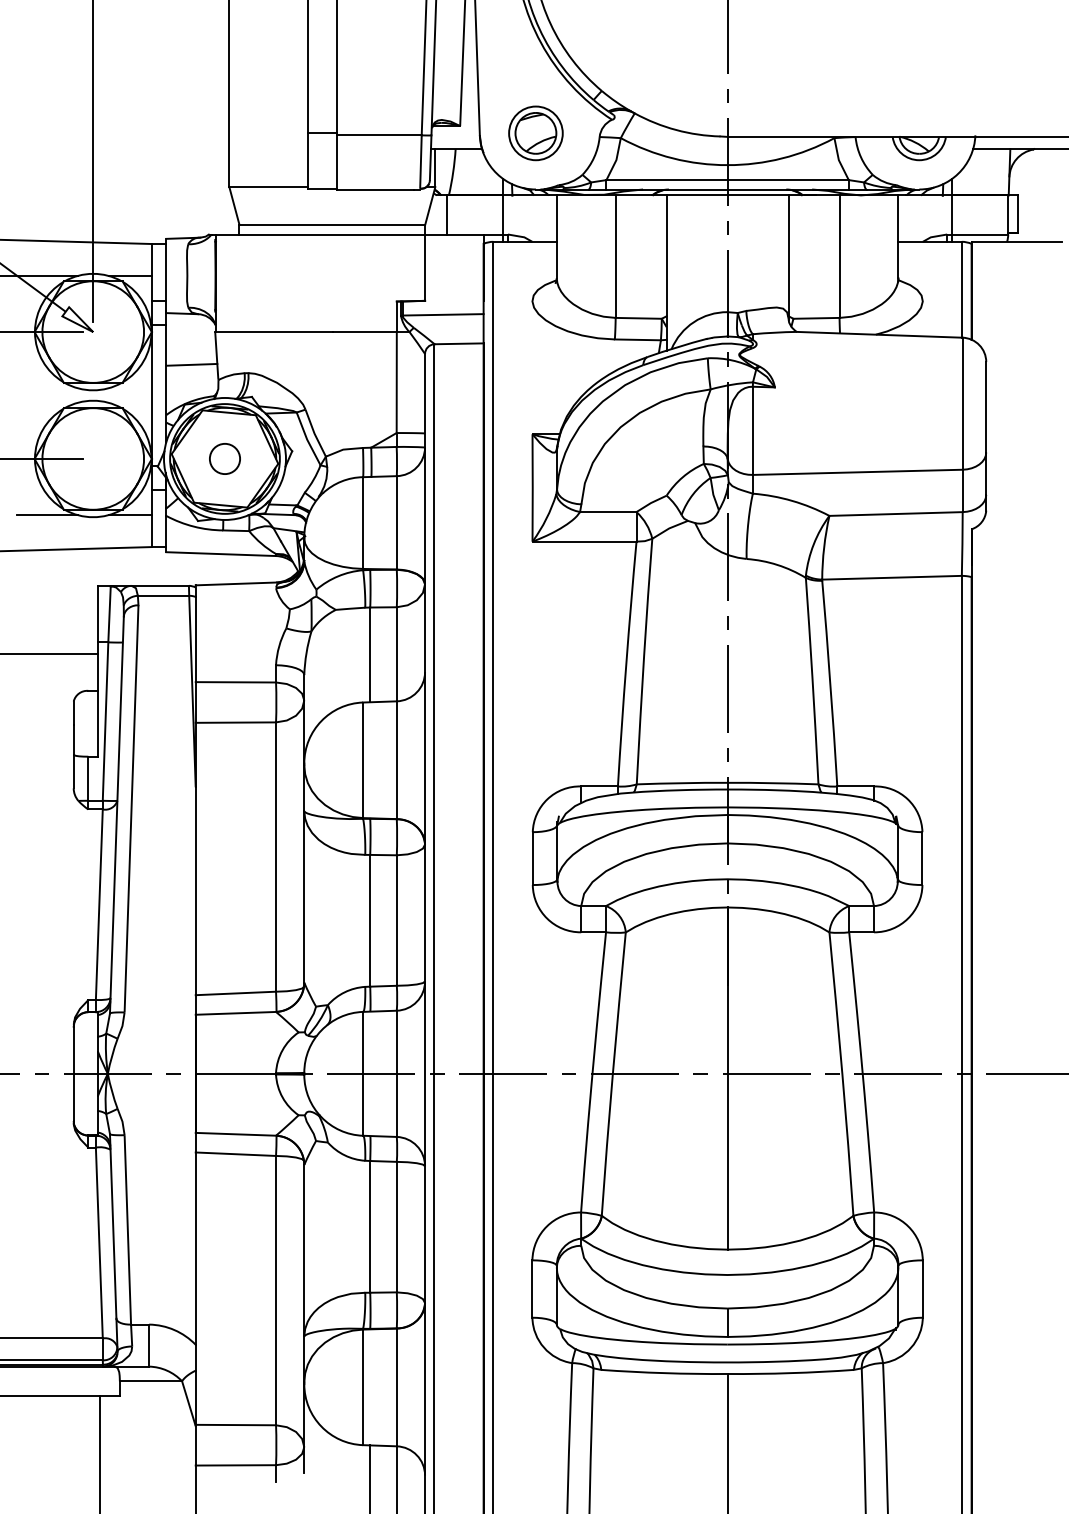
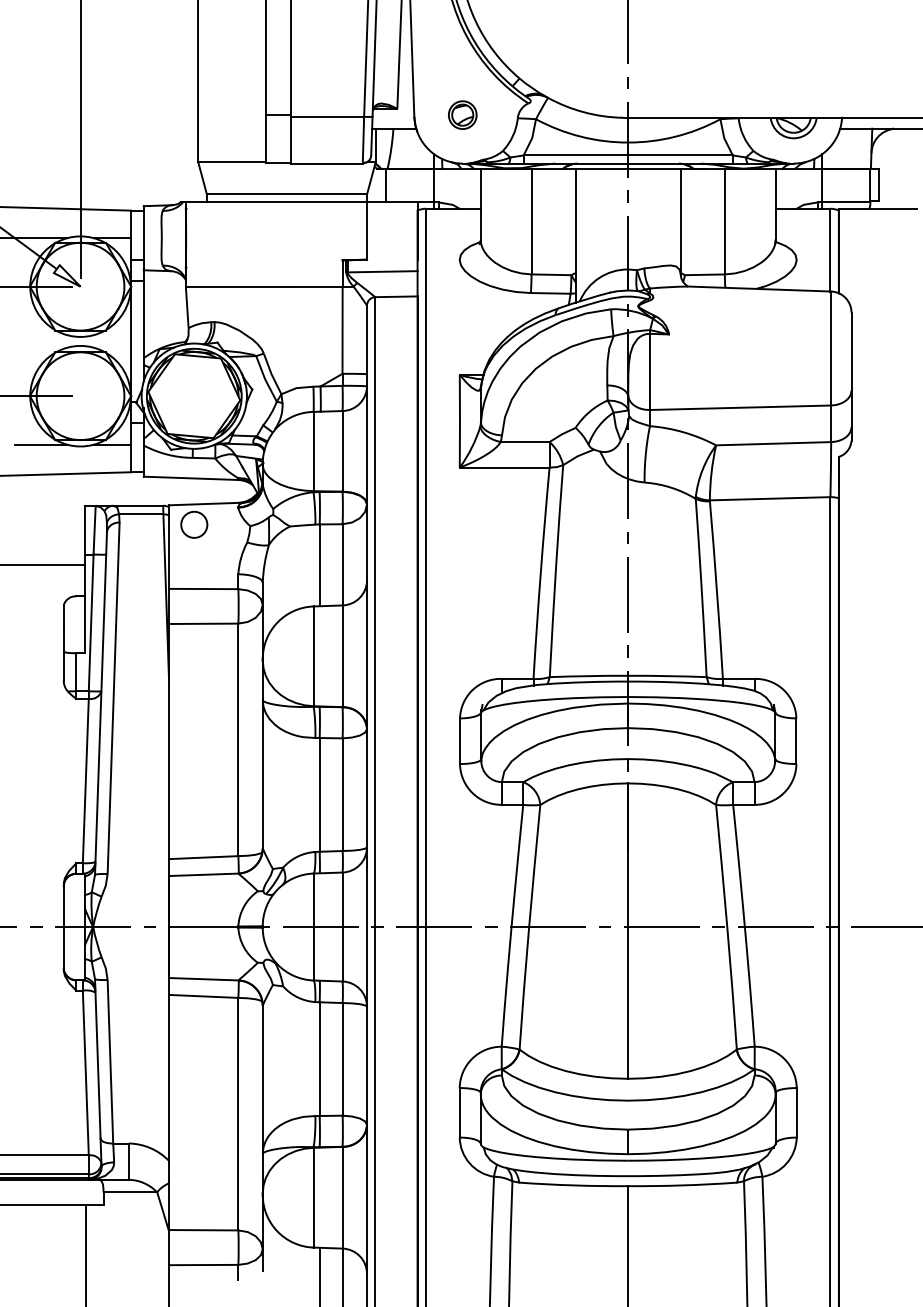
part: (535, 133) -> (462, 115), size x0.6
line: (191, 364) -> (165, 314), removed
circle: (224, 458) -> (193, 524), moved

